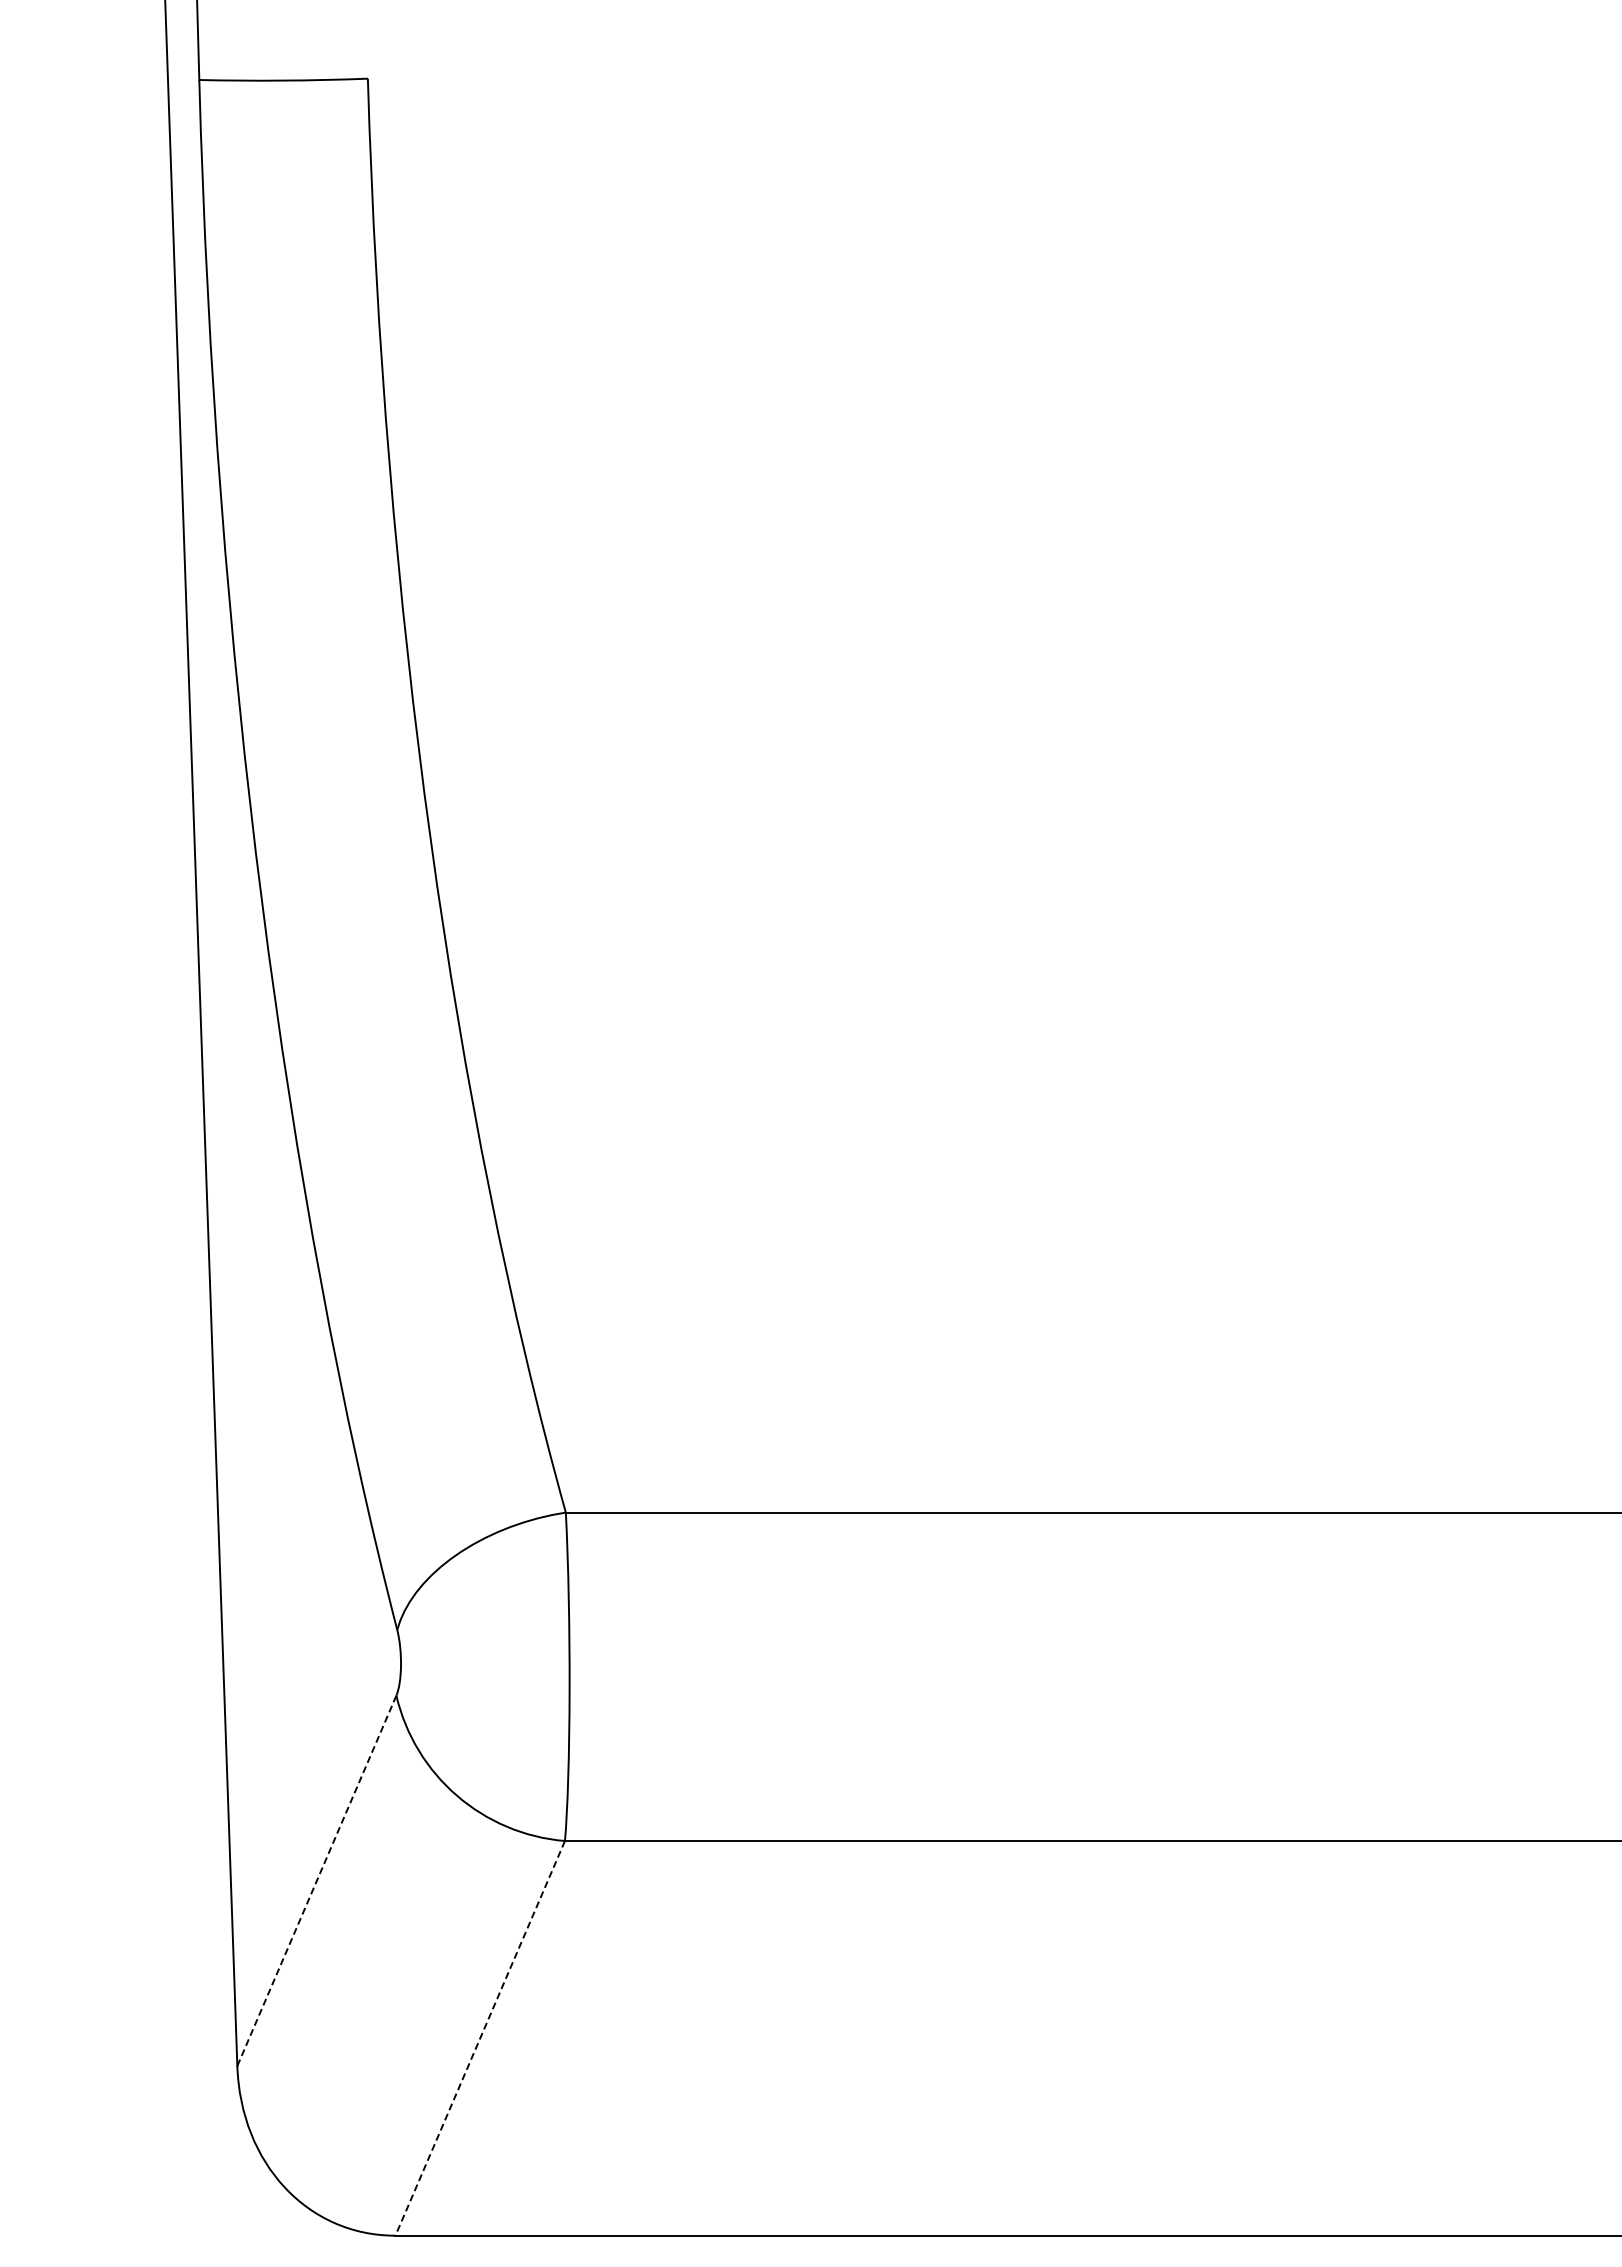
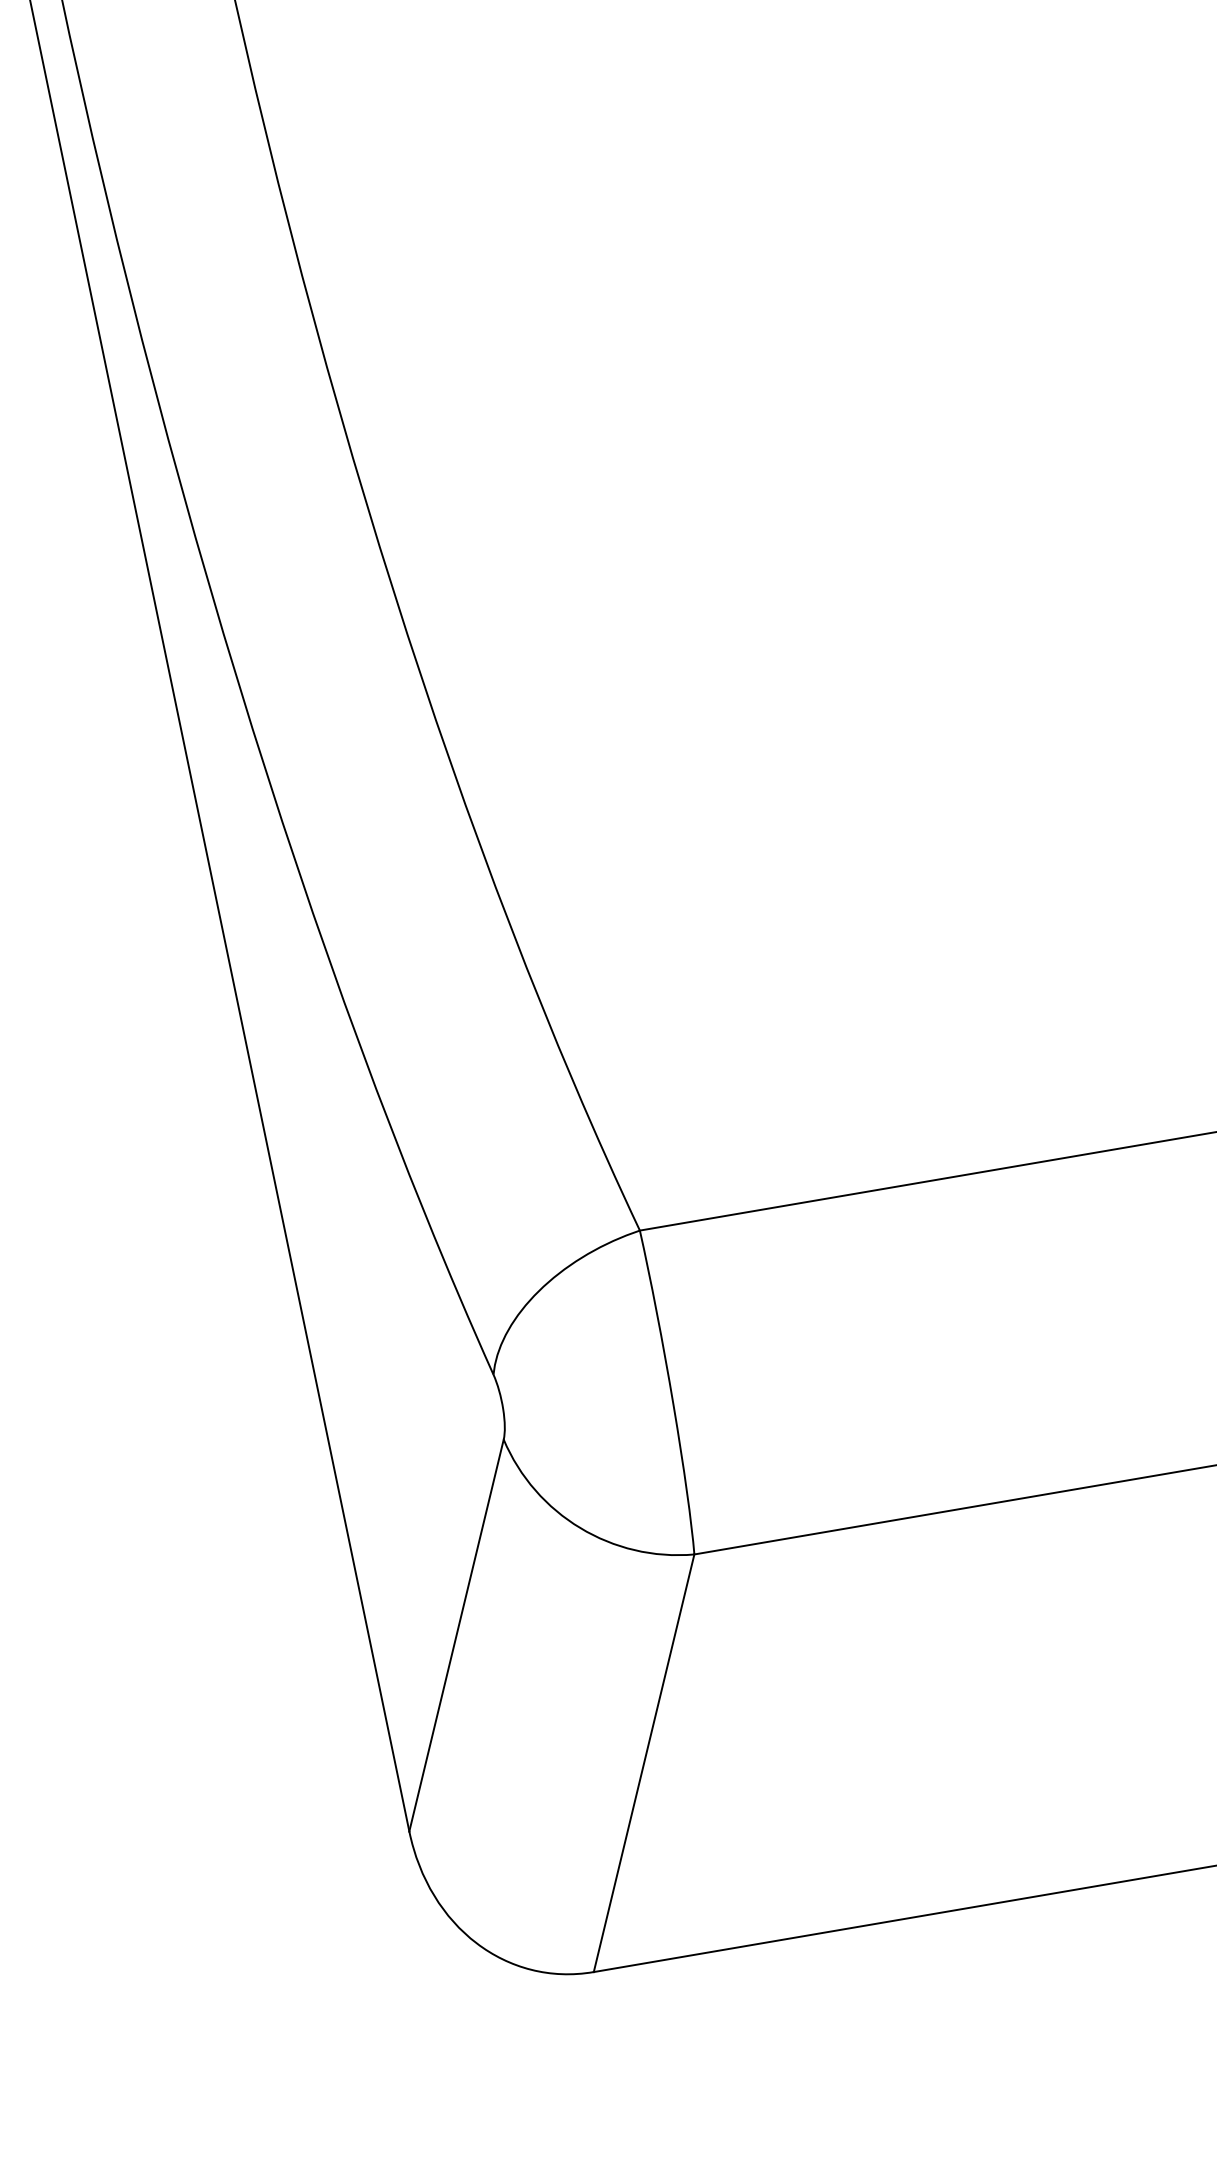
line: (316, 1880) -> (456, 1635), dashed -> solid
line: (480, 2038) -> (644, 1763), dashed -> solid

